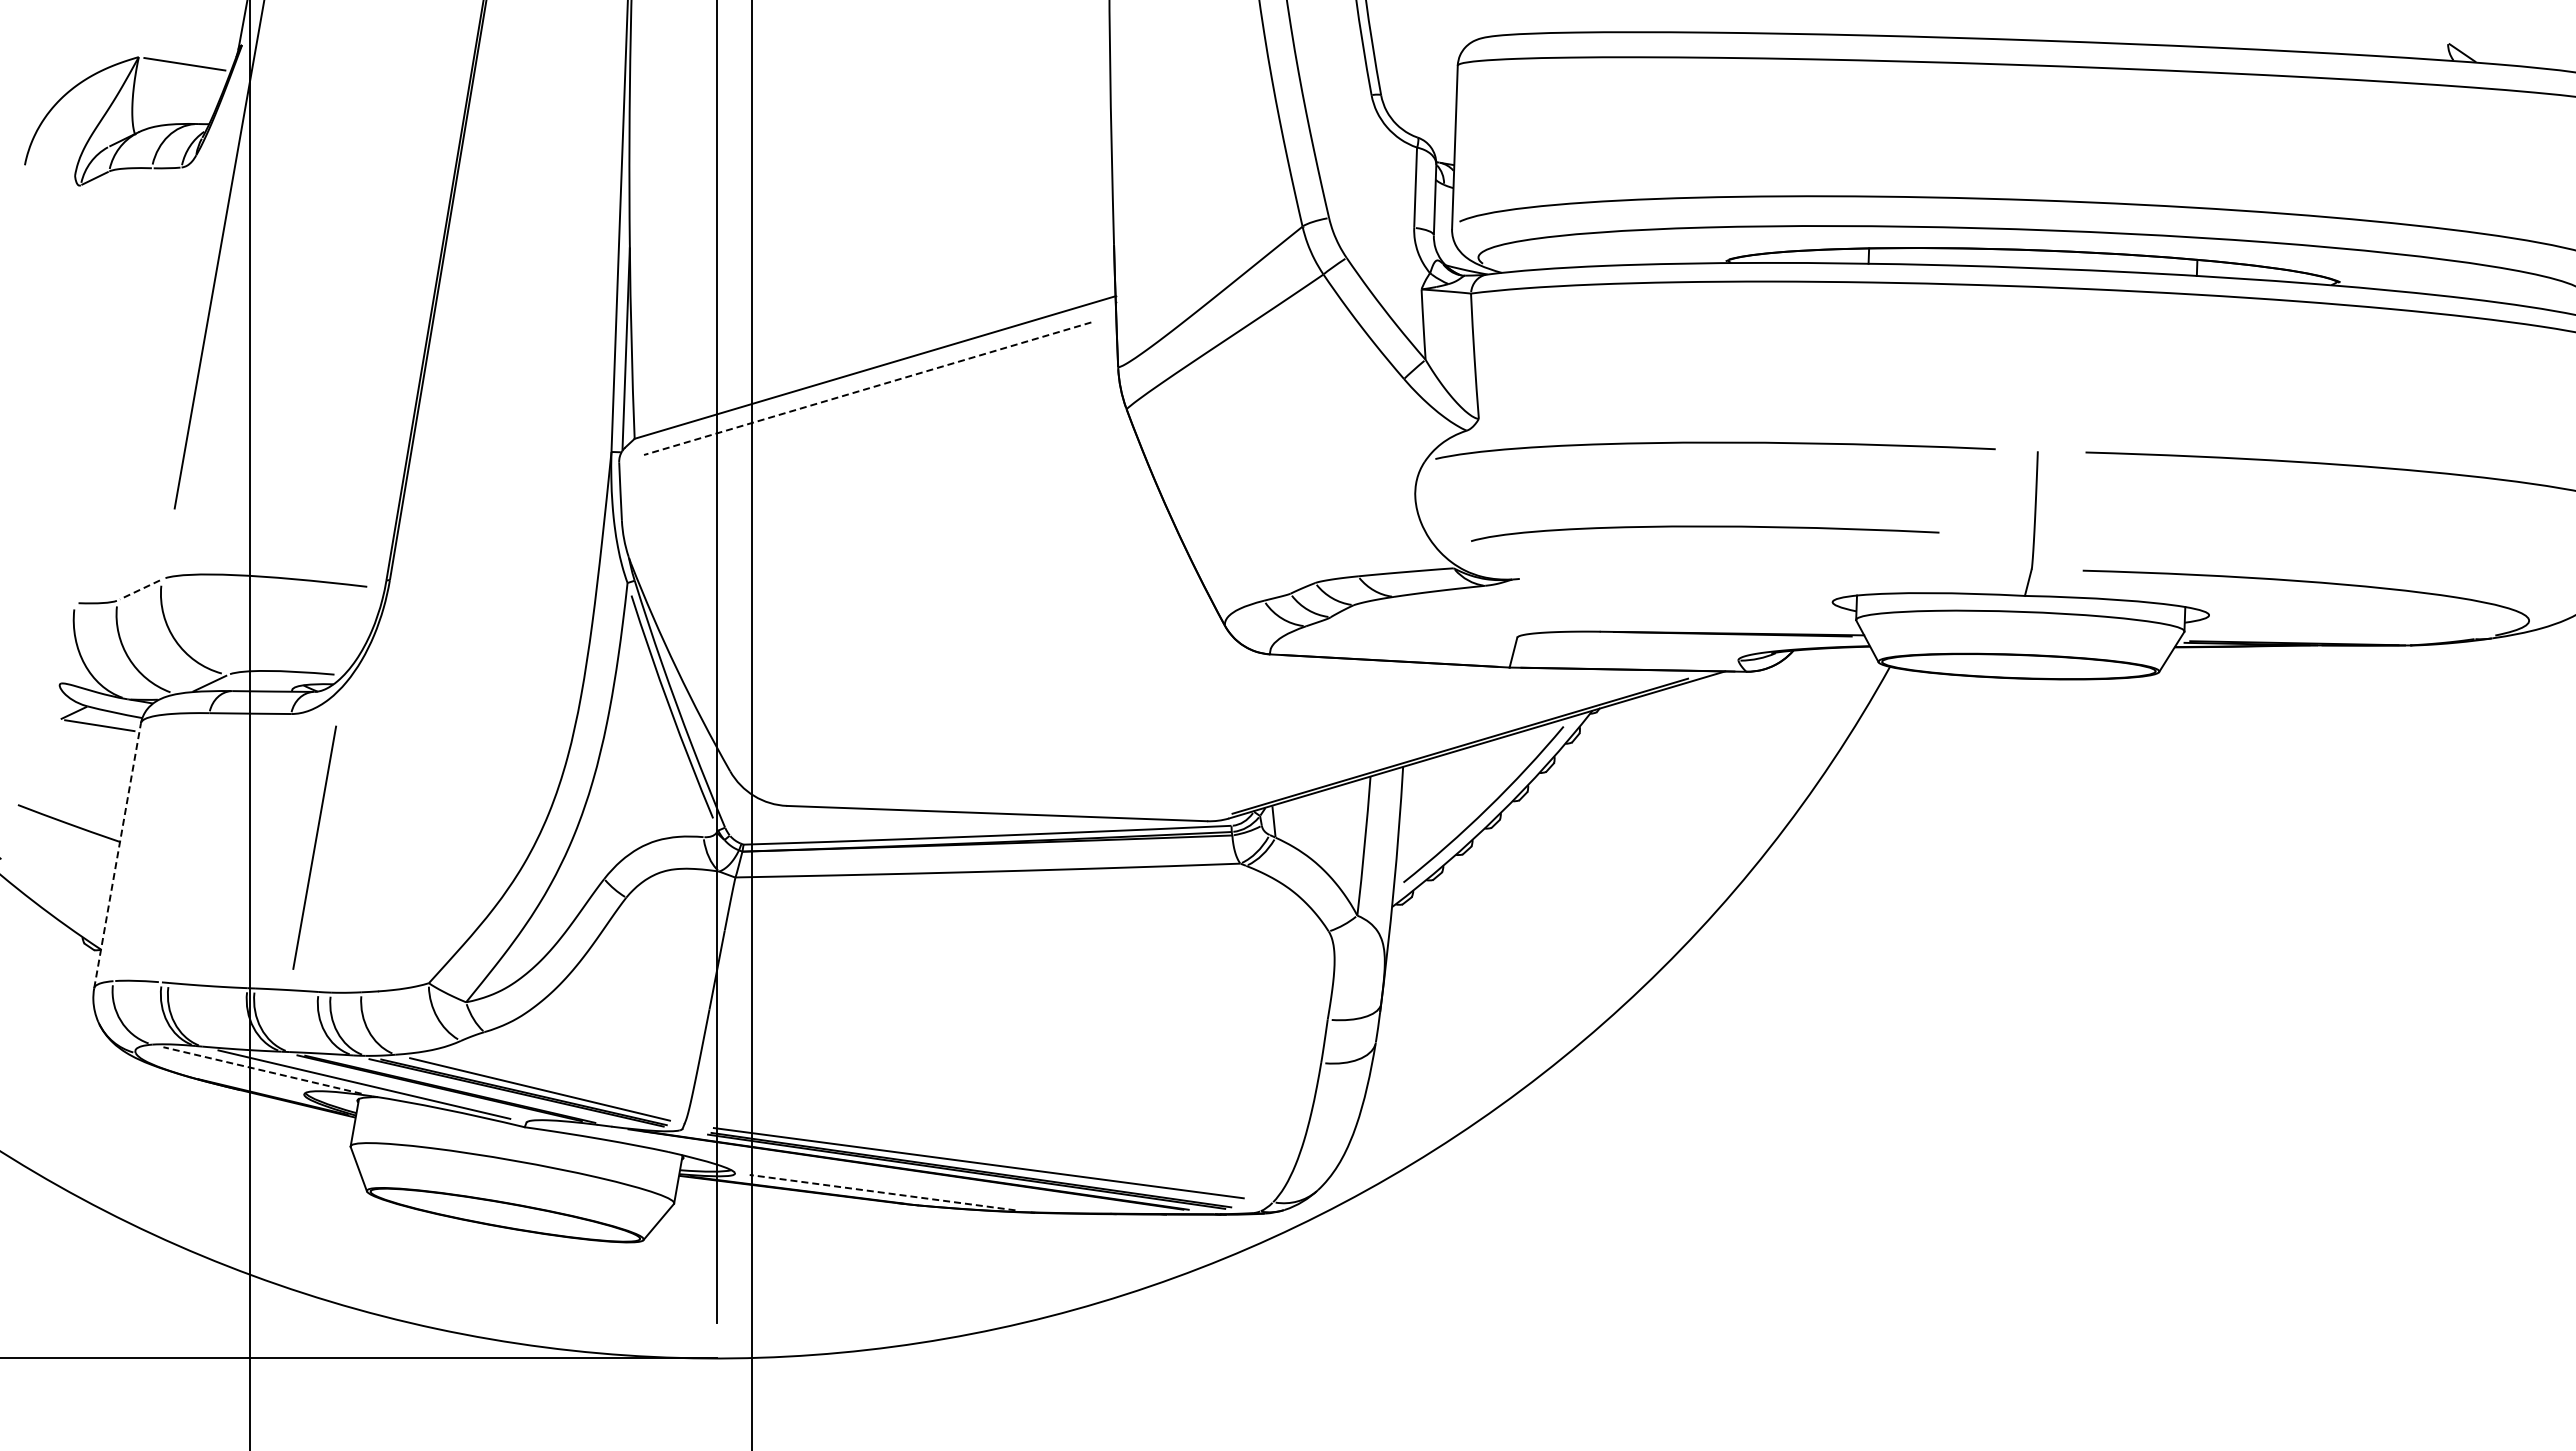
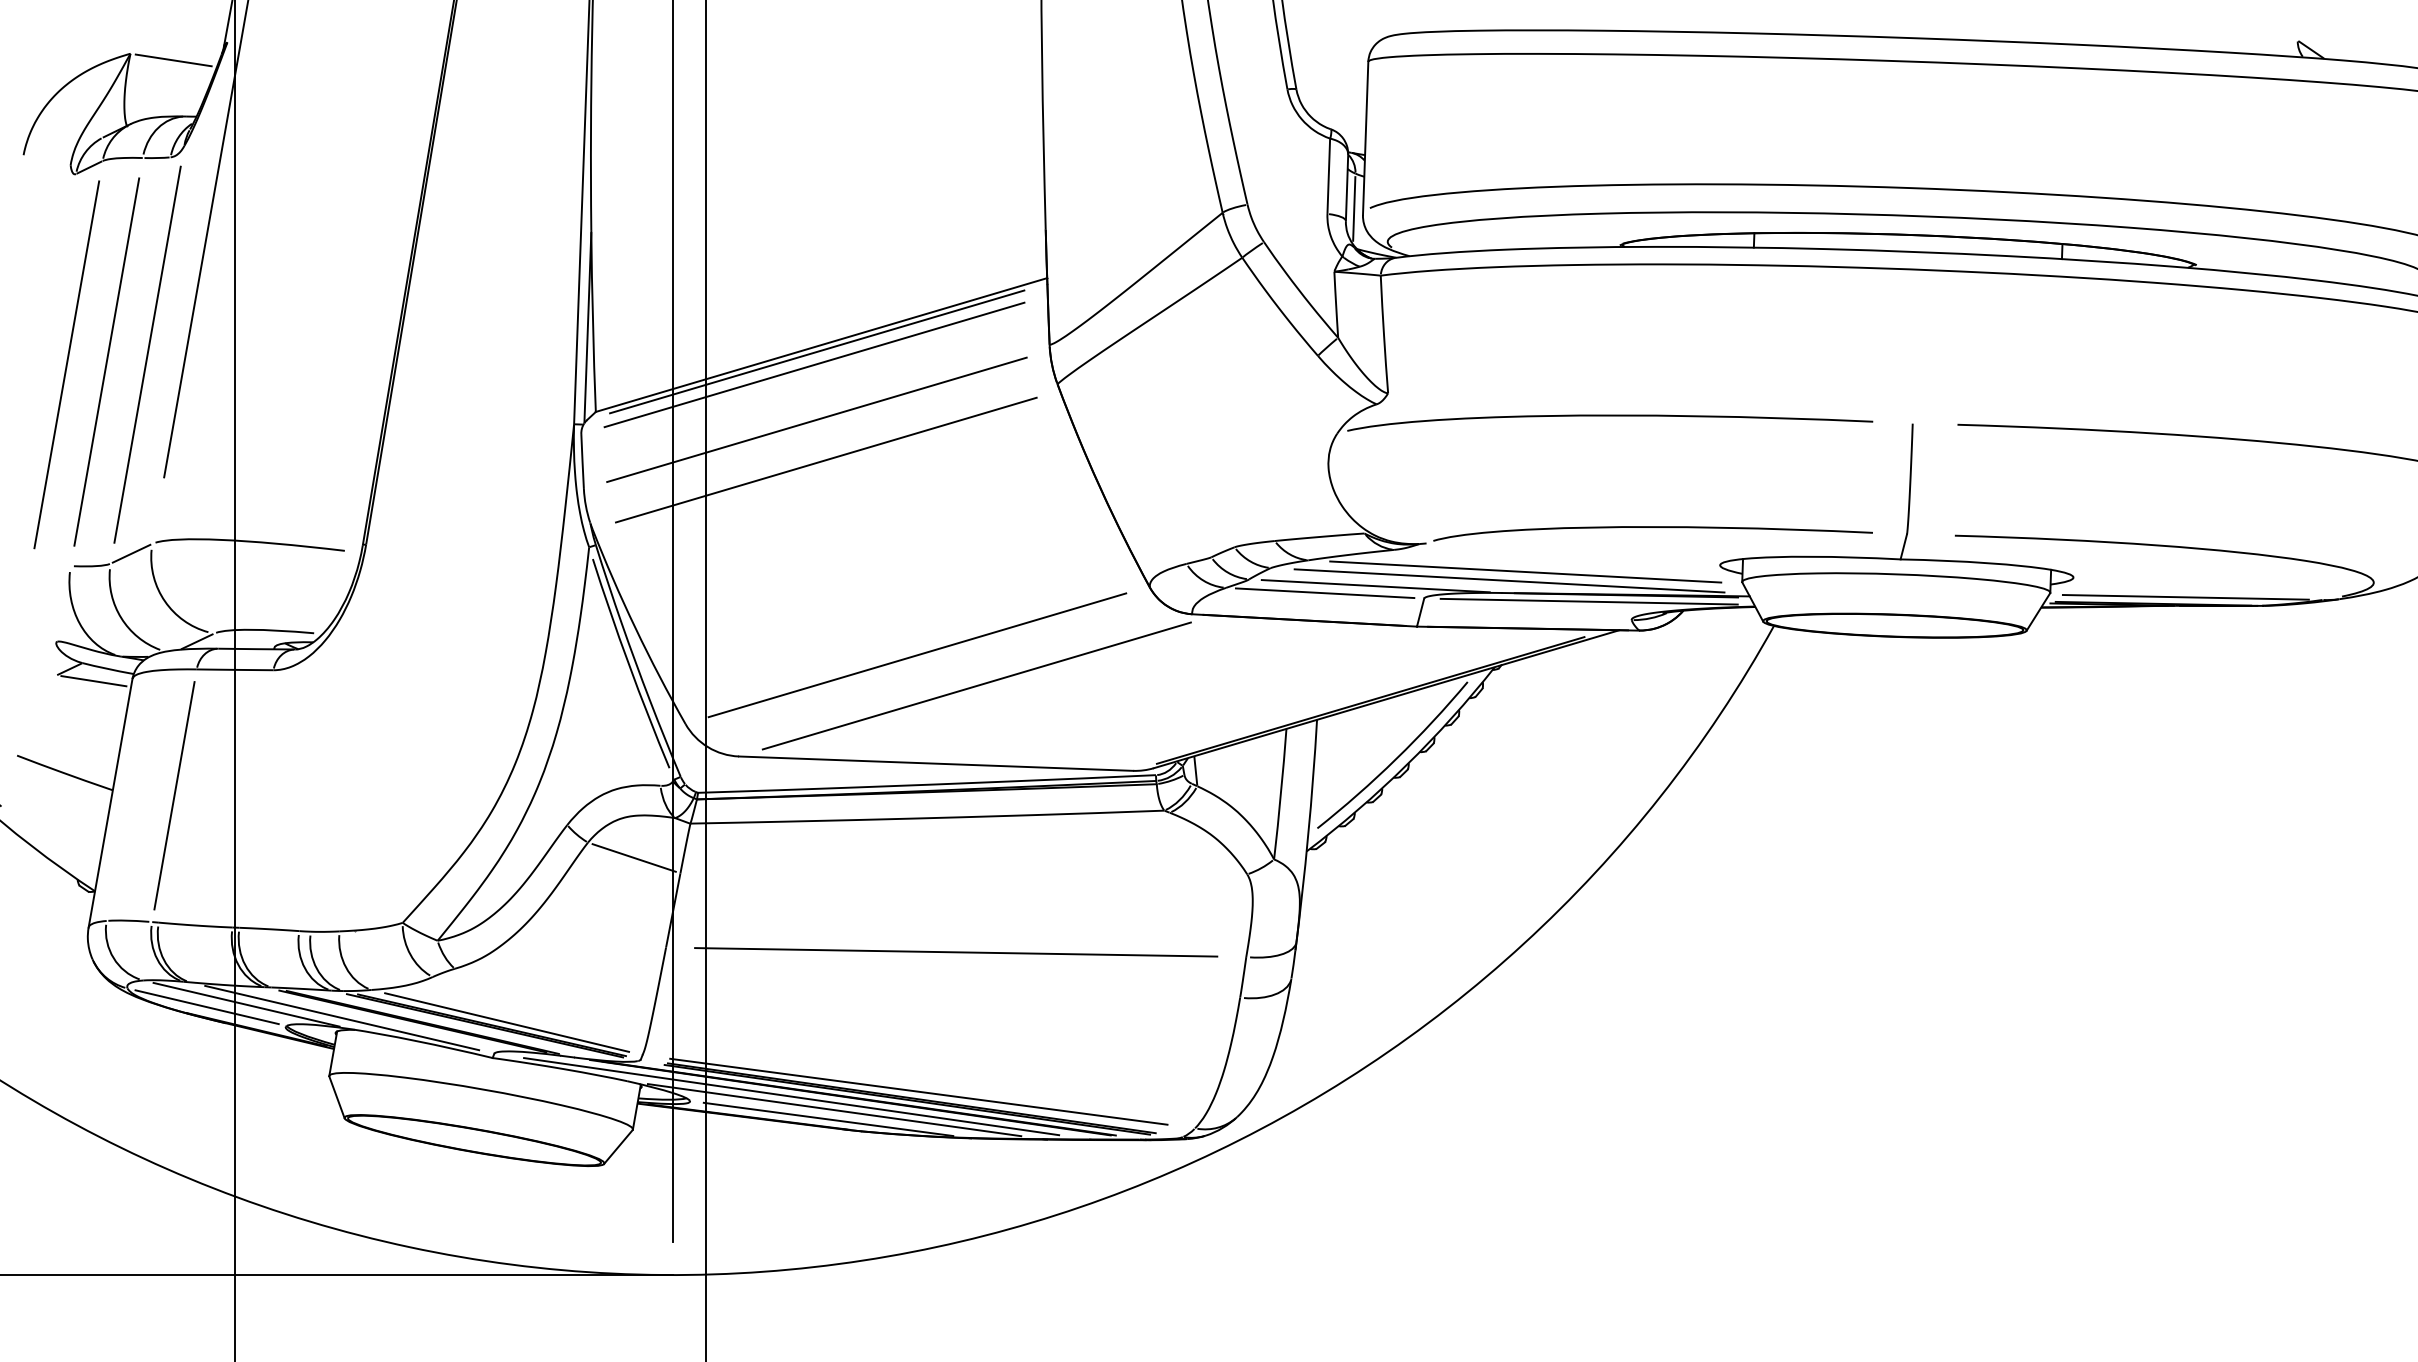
line: (1442, 222) -> (1353, 208), added
line: (870, 374) -> (817, 351), added
line: (156, 377) -> (147, 354), added
line: (113, 385) -> (106, 361), added
line: (70, 388) -> (66, 364), added
line: (867, 388) -> (814, 364), dashed -> solid
line: (869, 446) -> (816, 419), added
line: (880, 489) -> (826, 459), added
curve: (1705, 527) -> (1653, 528), moved
line: (139, 590) -> (131, 554), dashed -> solid
line: (1625, 609) -> (1525, 572), added
line: (1608, 618) -> (1509, 580), added
line: (1465, 624) -> (1375, 586), added
line: (1411, 631) -> (1324, 592), added
line: (2328, 635) -> (2185, 596), added
line: (1692, 641) -> (1588, 602), added
line: (976, 698) -> (916, 655), added
line: (1040, 730) -> (976, 685), added
line: (314, 847) -> (174, 795), moved
line: (117, 855) -> (110, 803), dashed -> solid
line: (675, 913) -> (634, 857), added
line: (1018, 1014) -> (956, 952), added
line: (262, 1070) -> (246, 1004), dashed -> solid
line: (220, 1073) -> (207, 1007), added
line: (843, 1168) -> (791, 1096), added
line: (888, 1182) -> (834, 1109), added
line: (882, 1192) -> (828, 1119), dashed -> solid

